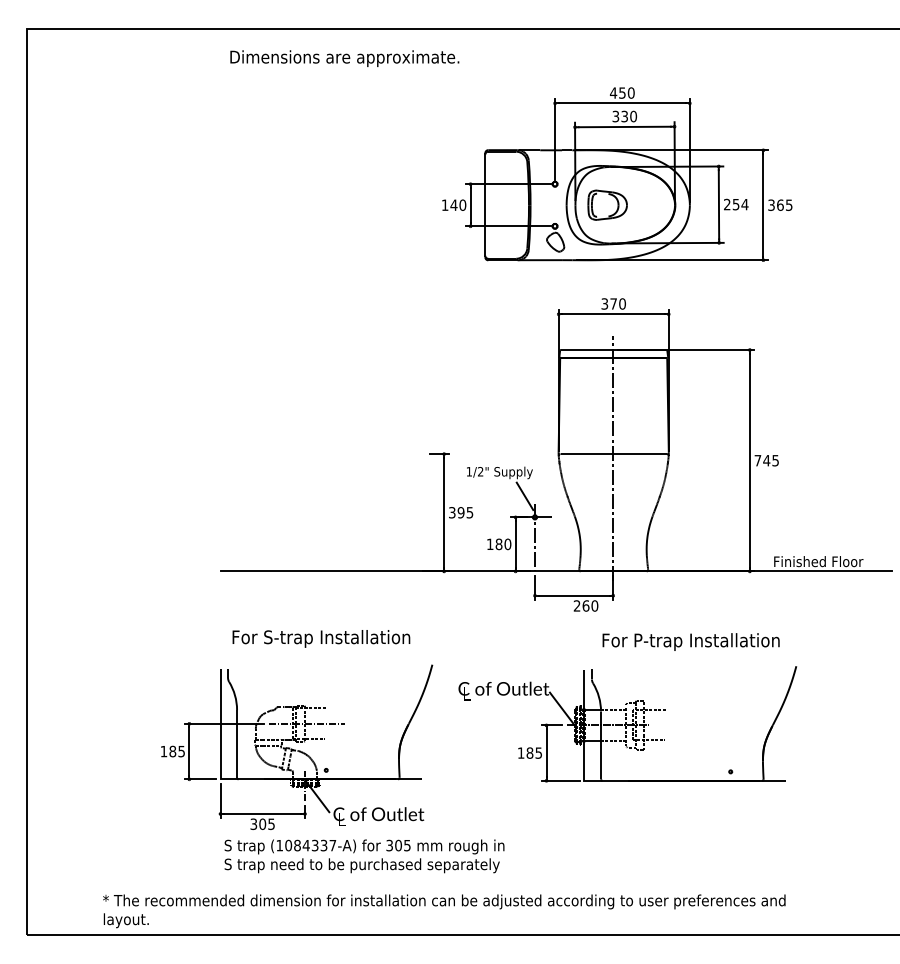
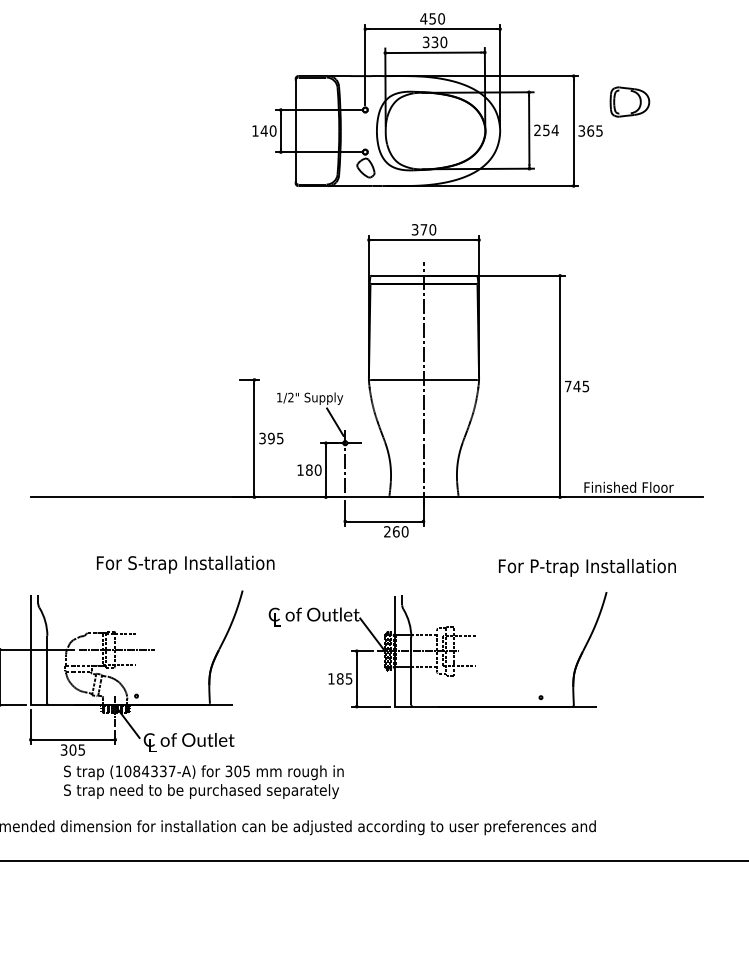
part: (607, 204) -> (629, 101), moved
text: (321, 638) -> (185, 564), moved
text: (690, 641) -> (586, 567), moved
text: (364, 856) -> (203, 782), moved

